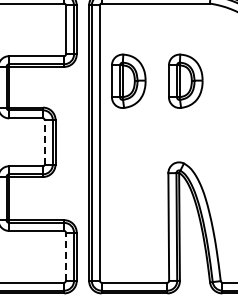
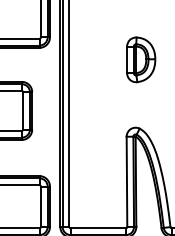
part: (128, 80) -> (93, 59), removed
line: (44, 141) -> (22, 110), dashed -> solid
line: (65, 256) -> (40, 206), dashed -> solid

